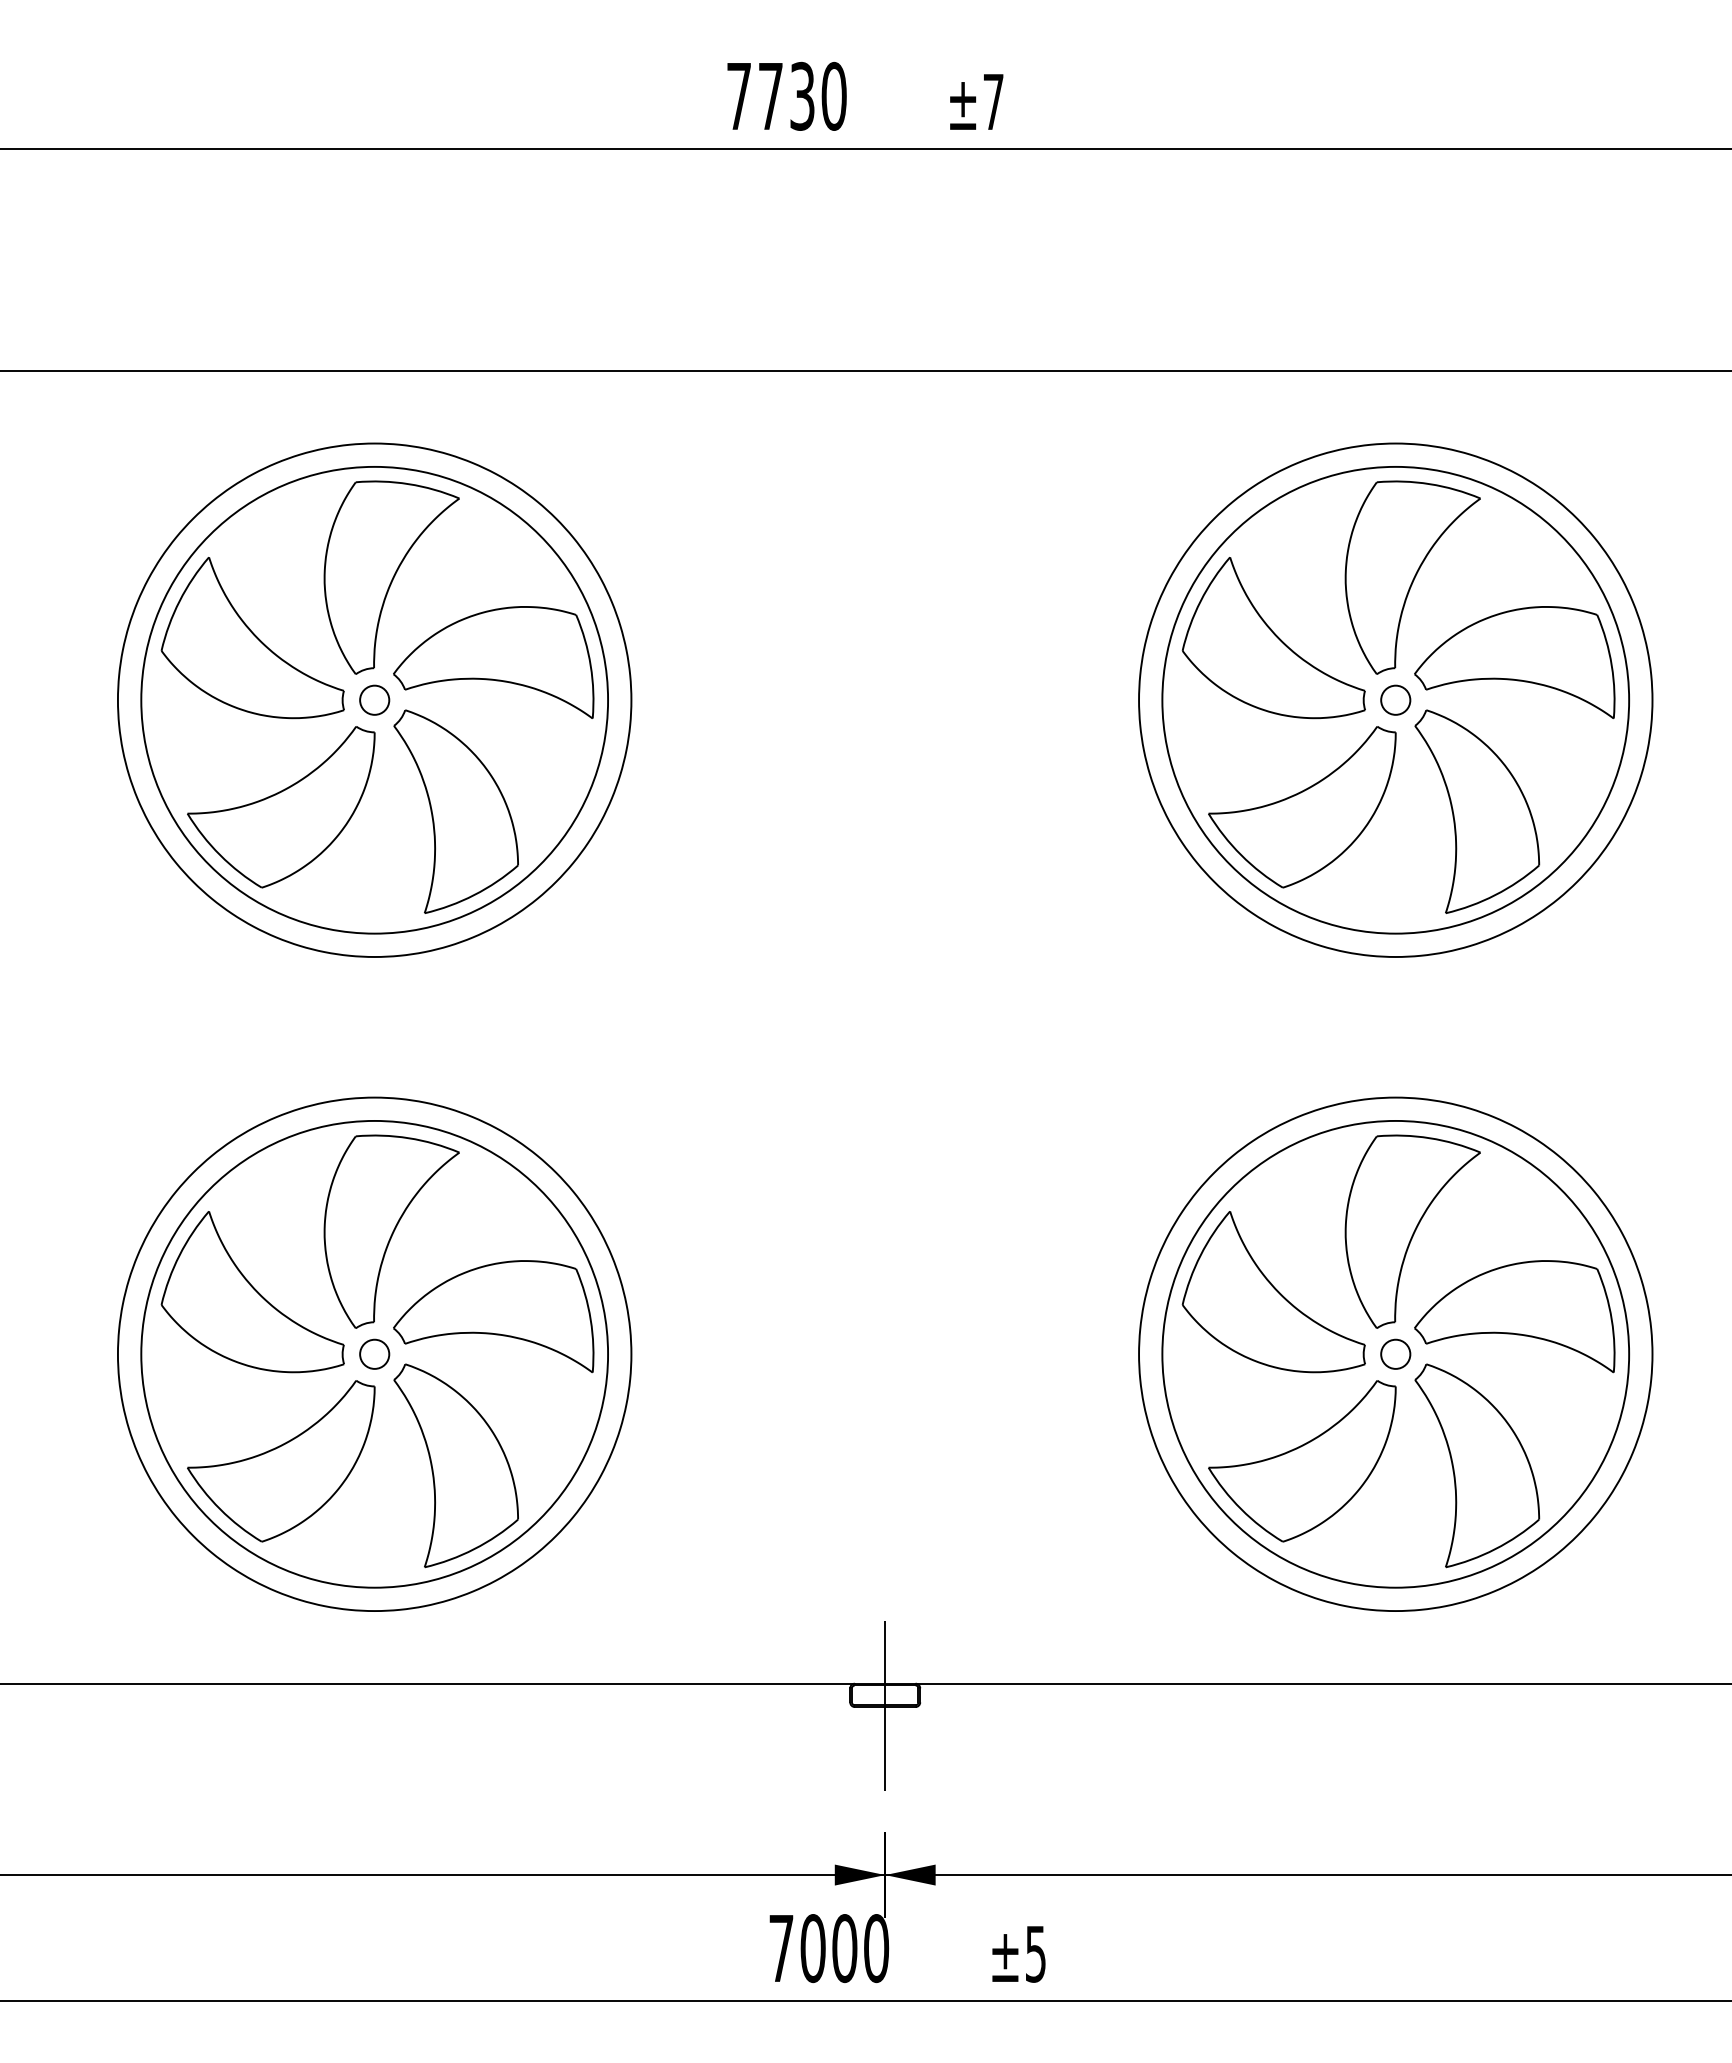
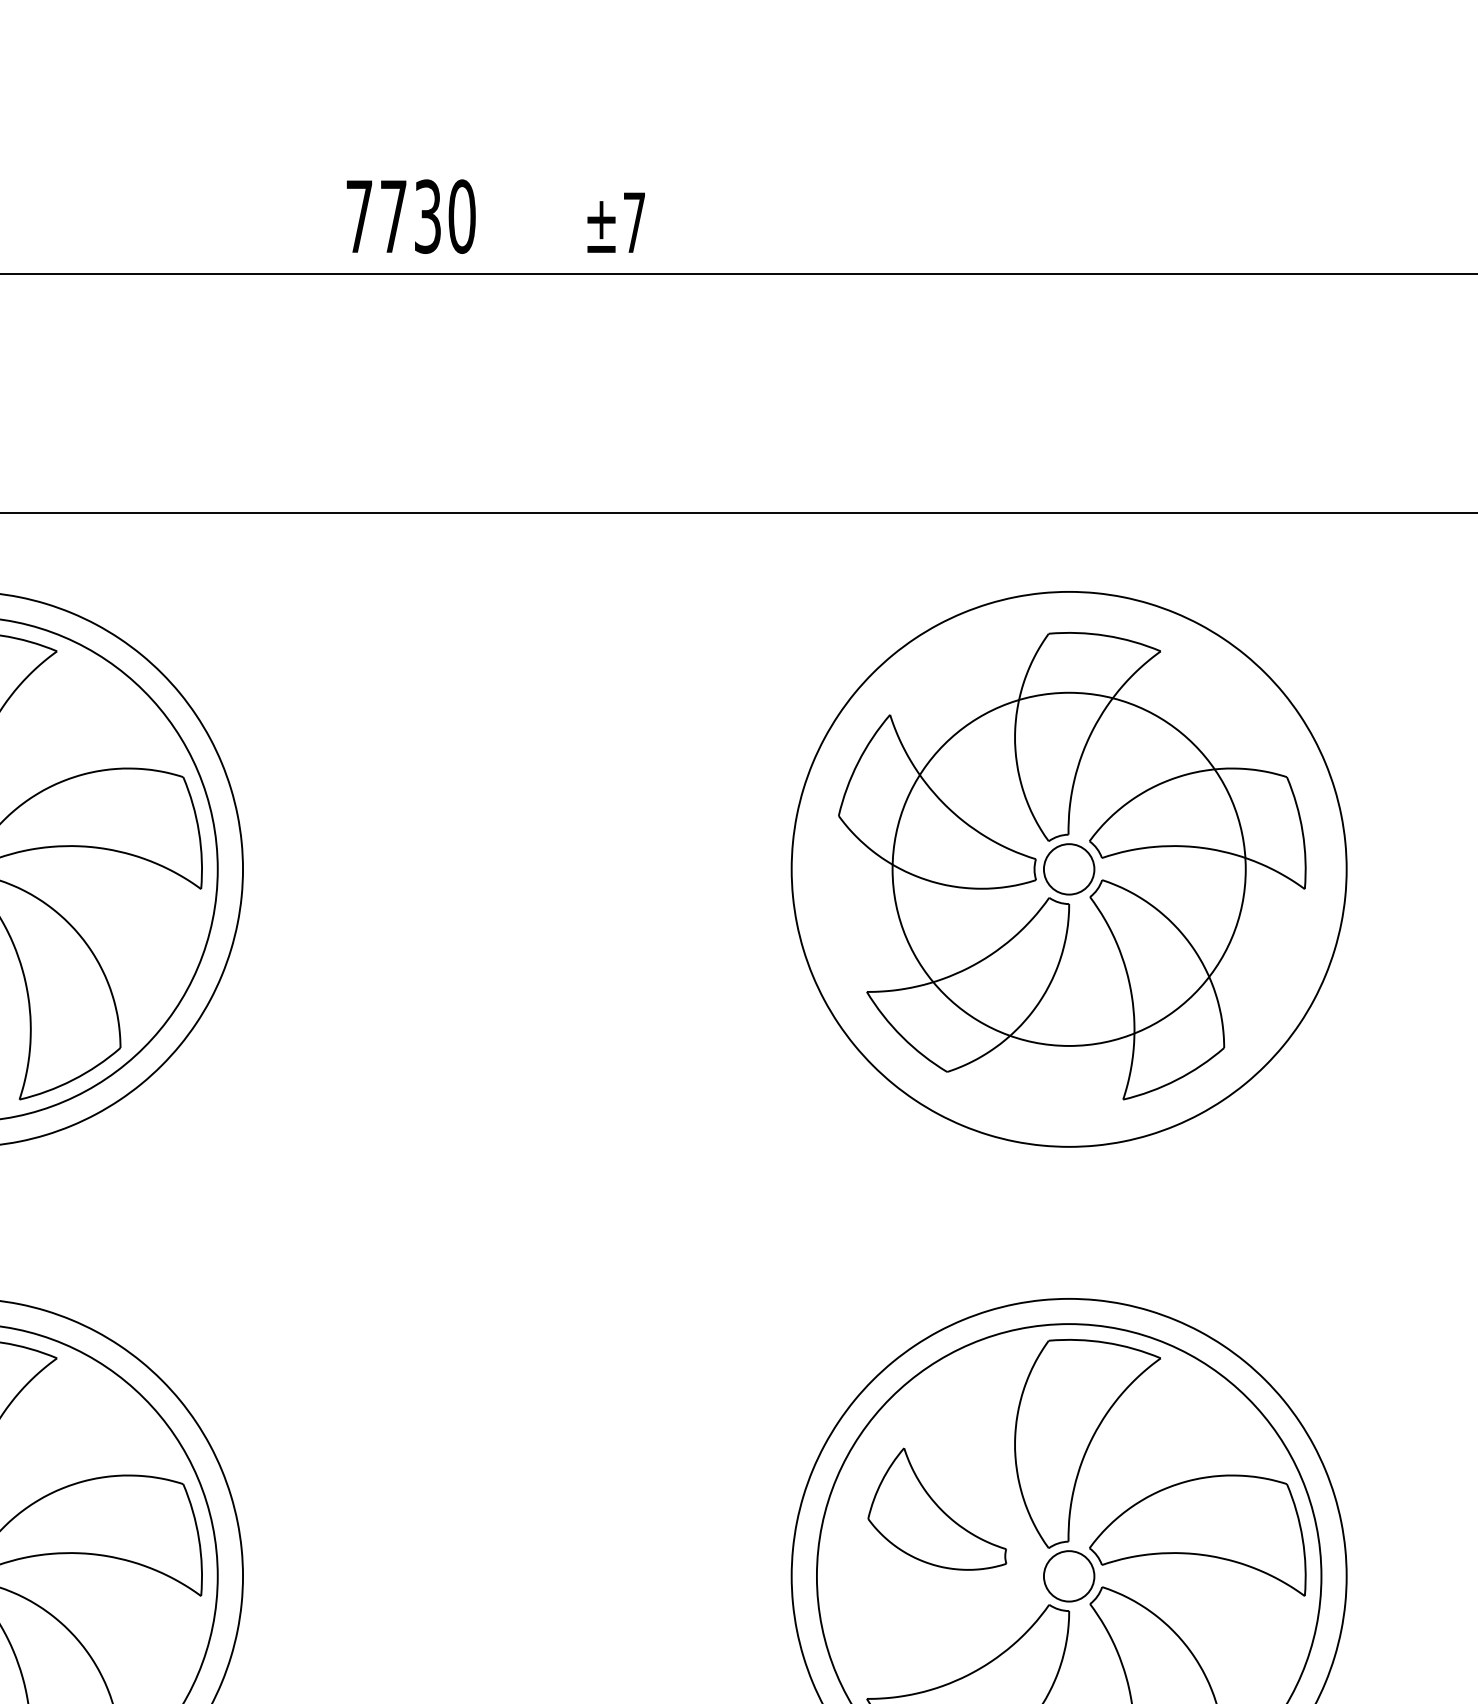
circle: (1395, 699) -> (1068, 868), size x0.7
circle: (1395, 699) -> (1068, 868), size x1.6
part: (1273, 1292) -> (937, 1509), size x0.7
circle: (1395, 1353) -> (1068, 1575), size x1.6

